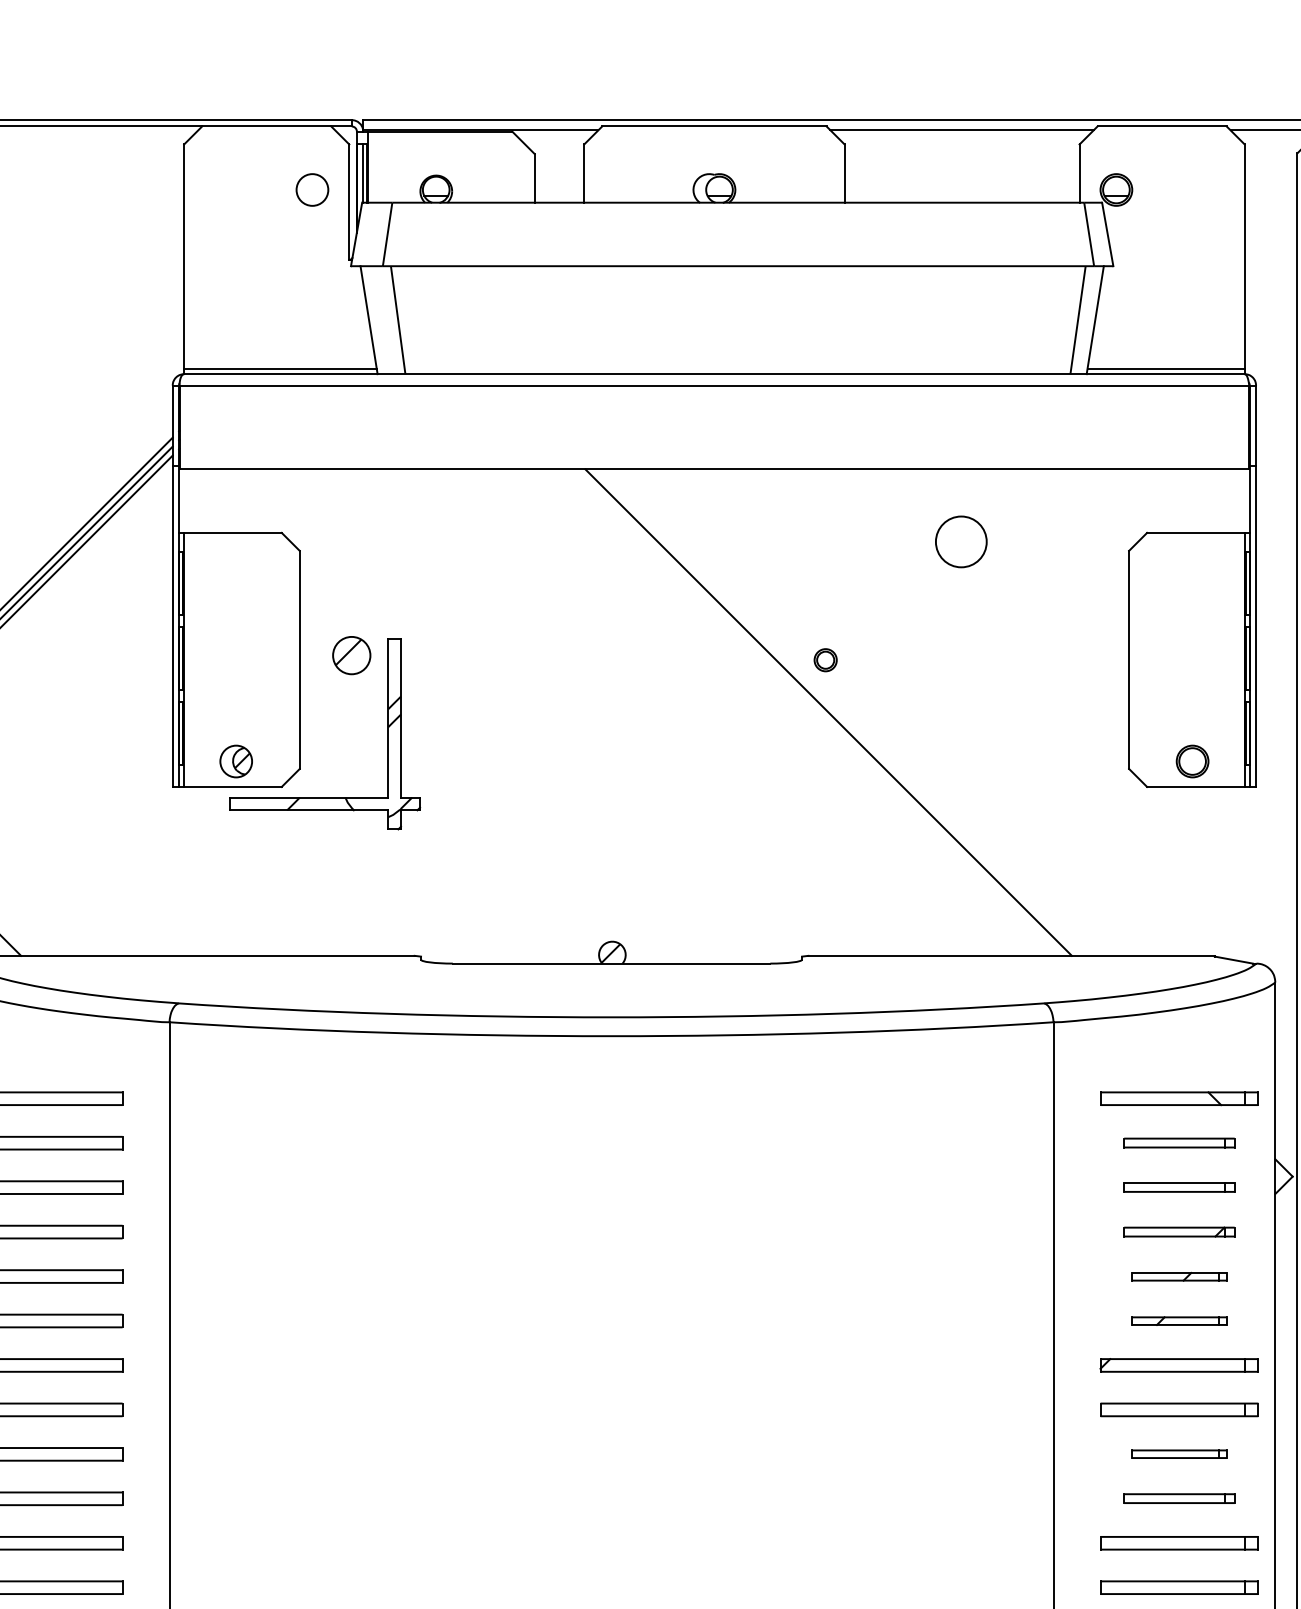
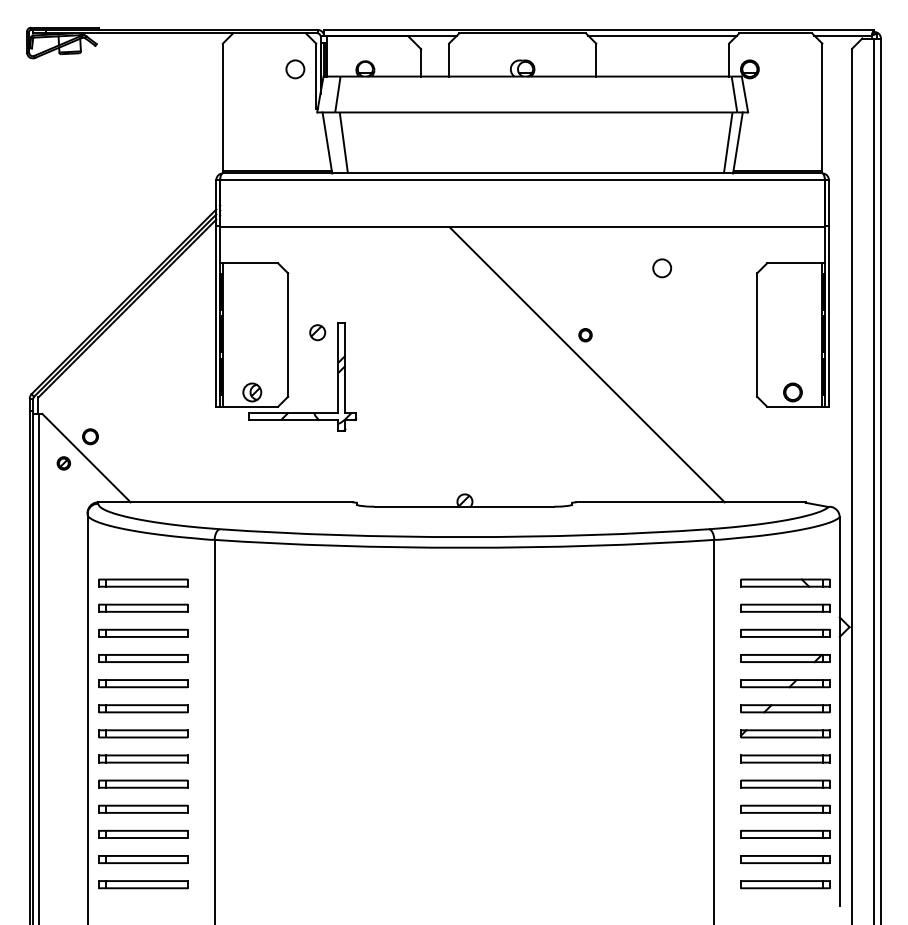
circle: (961, 542) -> (662, 268), size x0.62
part: (351, 655) -> (317, 332), size x0.71
part: (1179, 1141) -> (785, 607), size x1.43
part: (1179, 1186) -> (785, 632), size x1.43
part: (1179, 1232) -> (785, 658), size x1.43
part: (1179, 1276) -> (785, 683), size x1.67
part: (1179, 1320) -> (785, 708), size x1.67
part: (1179, 1453) -> (785, 783), size x1.67
part: (1179, 1497) -> (785, 808), size x1.43

